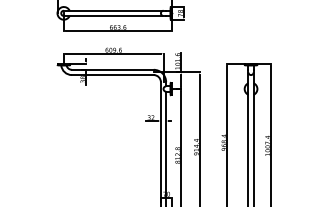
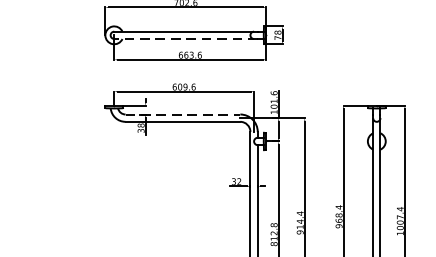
line: (114, 16) -> (185, 39), solid -> dashed
line: (112, 69) -> (182, 114), solid -> dashed

